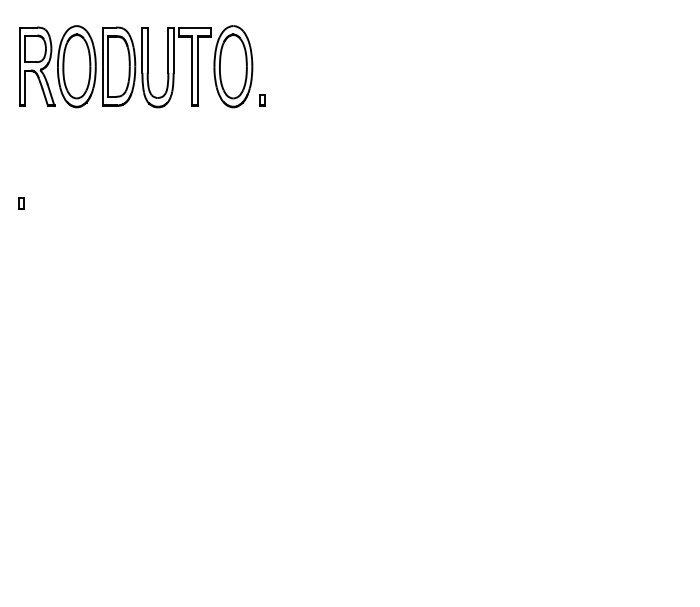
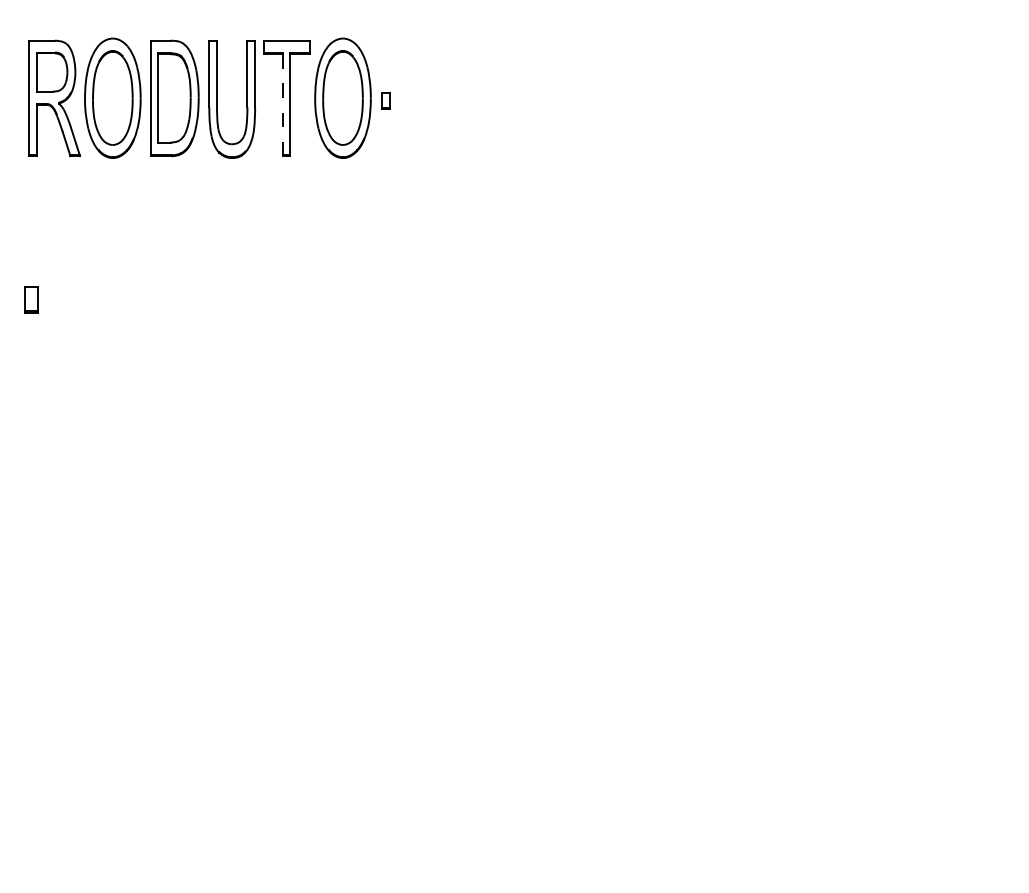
line: (192, 71) -> (282, 105), solid -> dashed
part: (262, 100) -> (385, 100), moved
part: (21, 203) -> (31, 299), size x1.6

